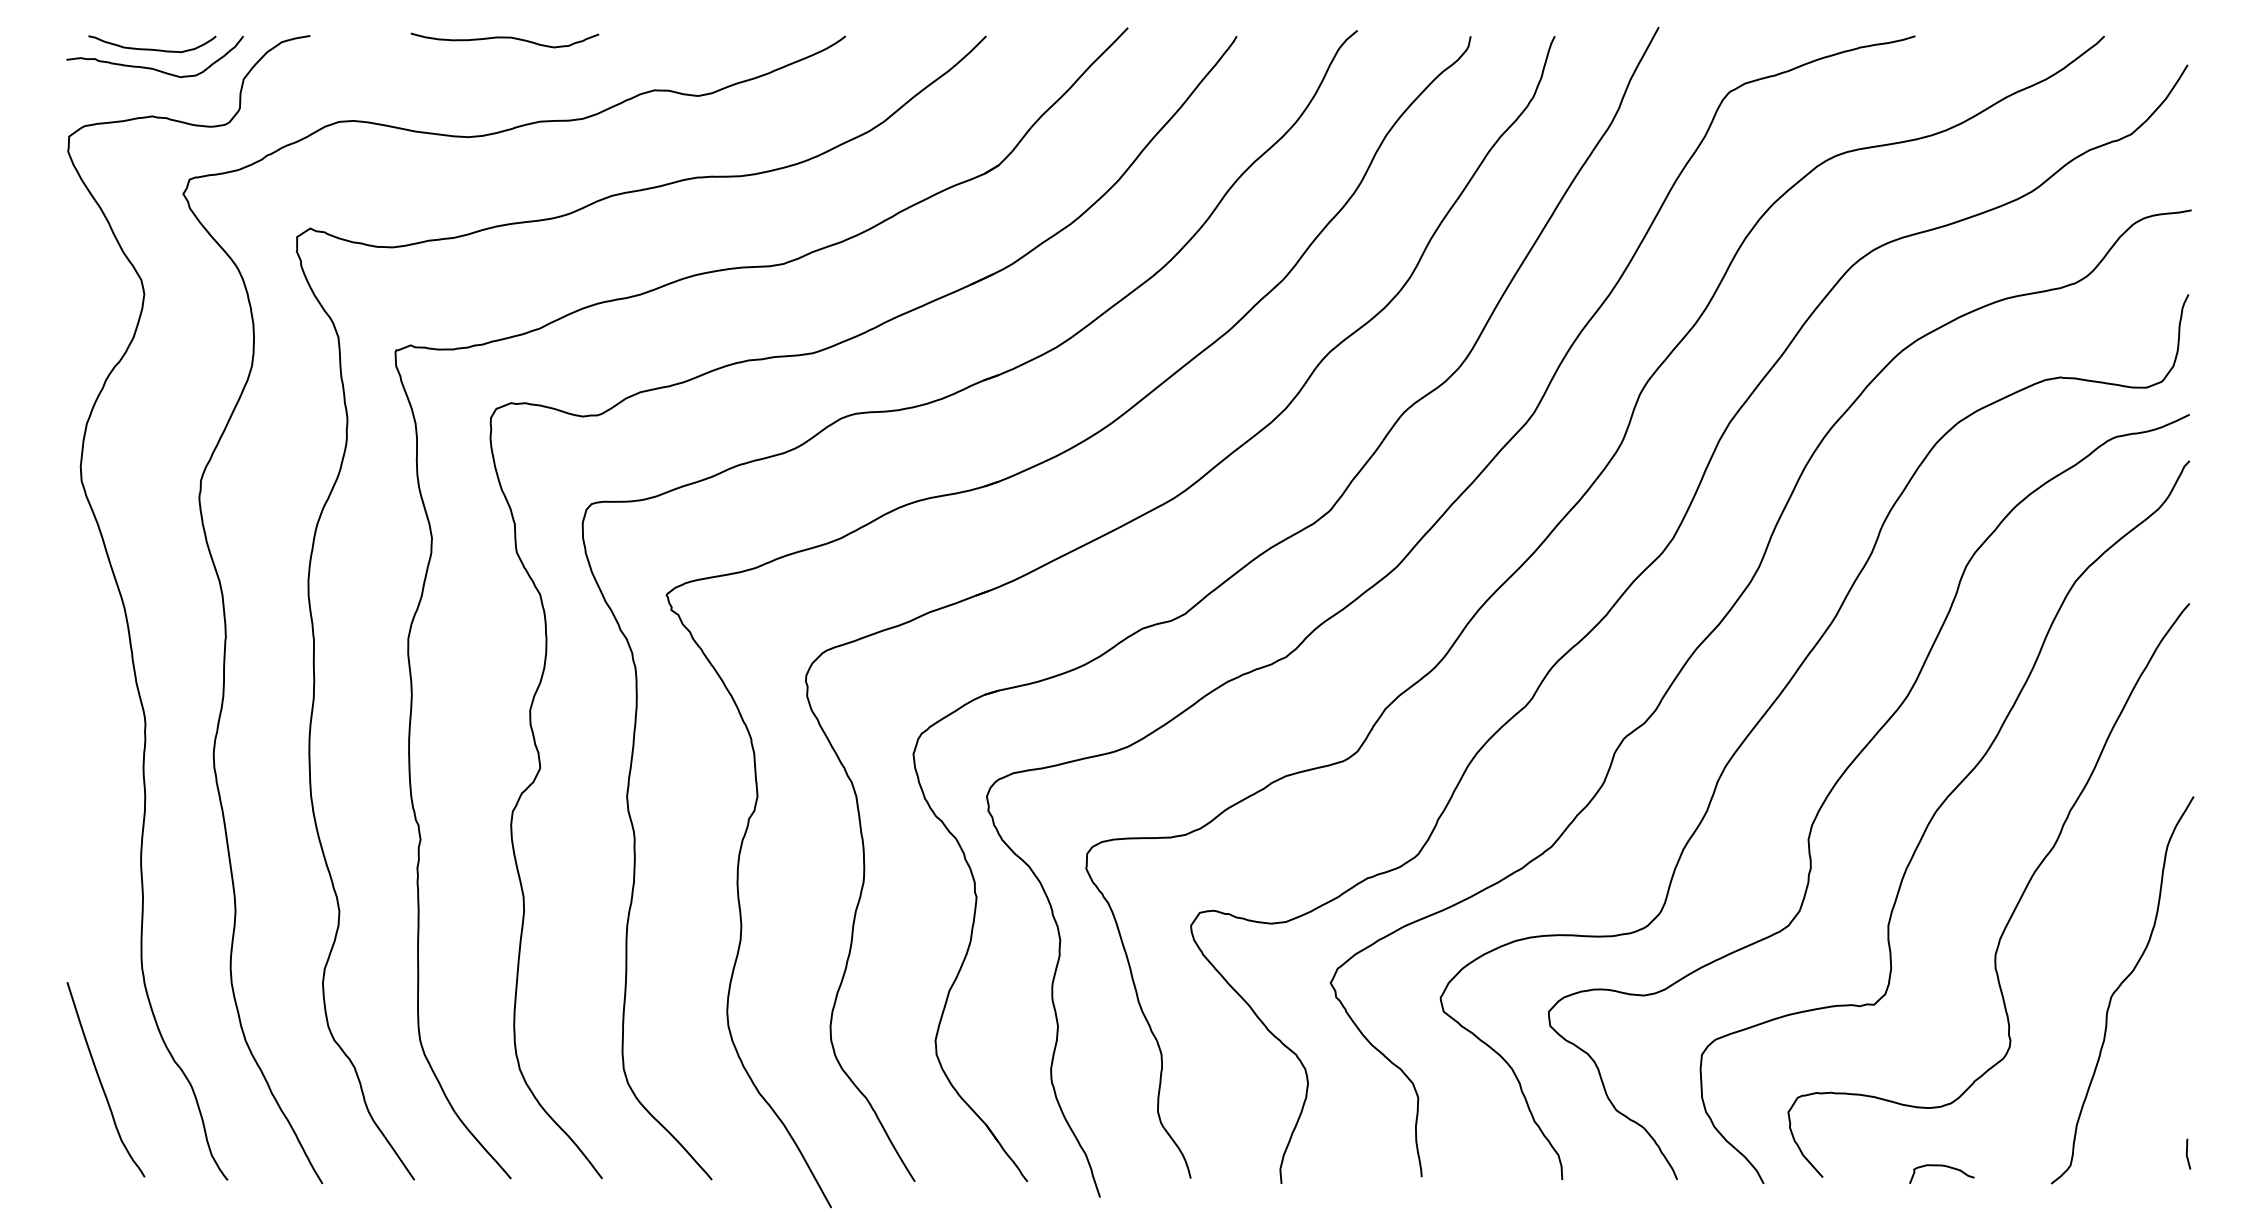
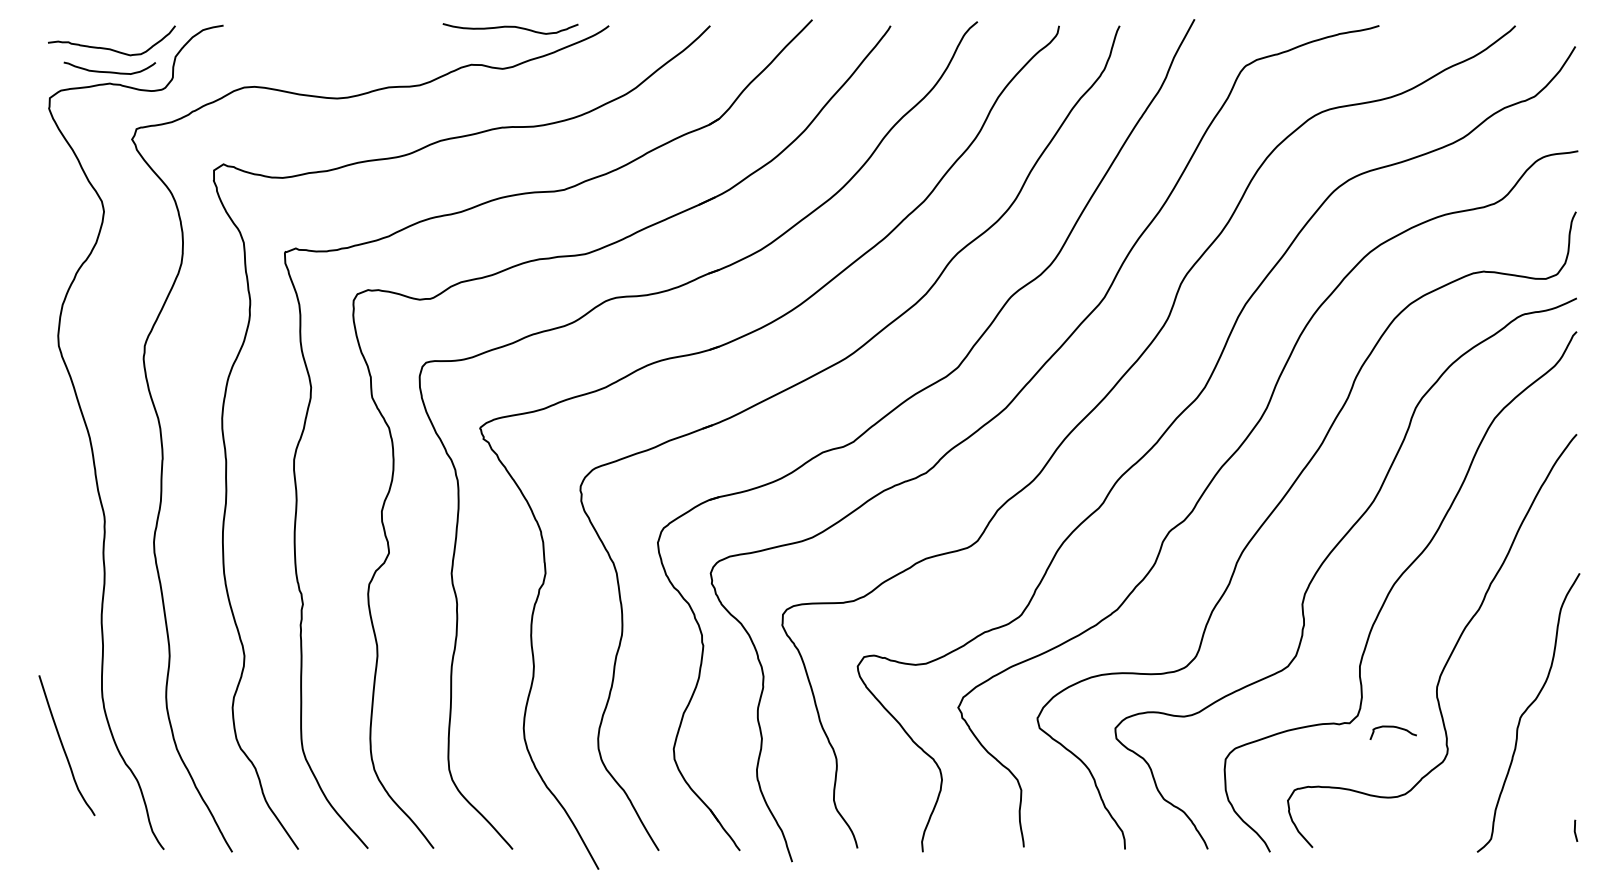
curve: (504, 38) -> (510, 27), moved
curve: (152, 48) -> (109, 71), moved
curve: (101, 1081) -> (63, 746), moved
curve: (1941, 1166) -> (1393, 727), moved

